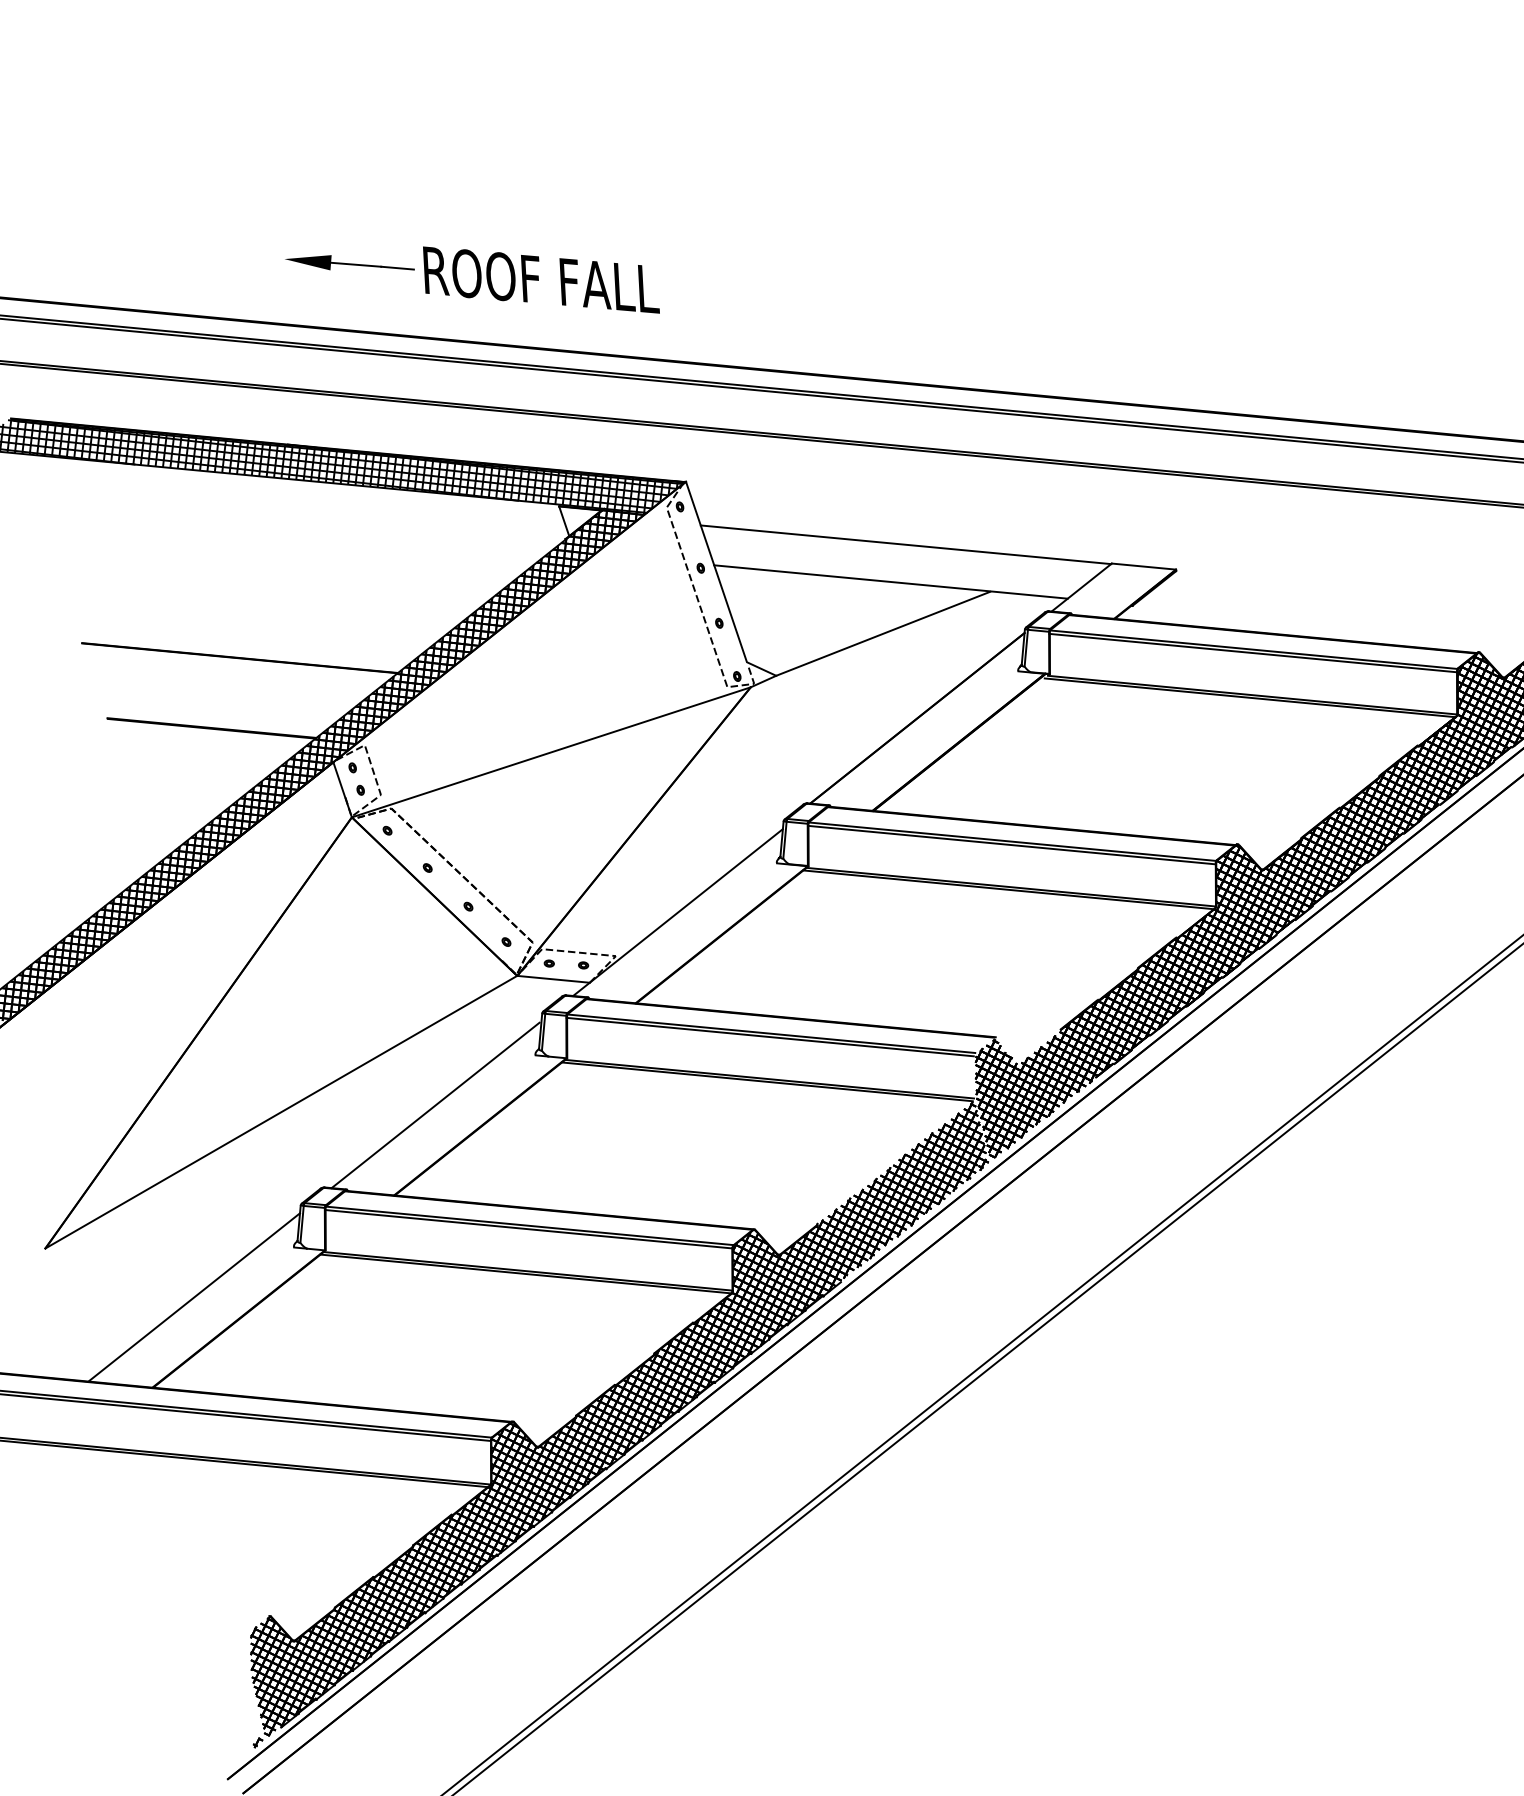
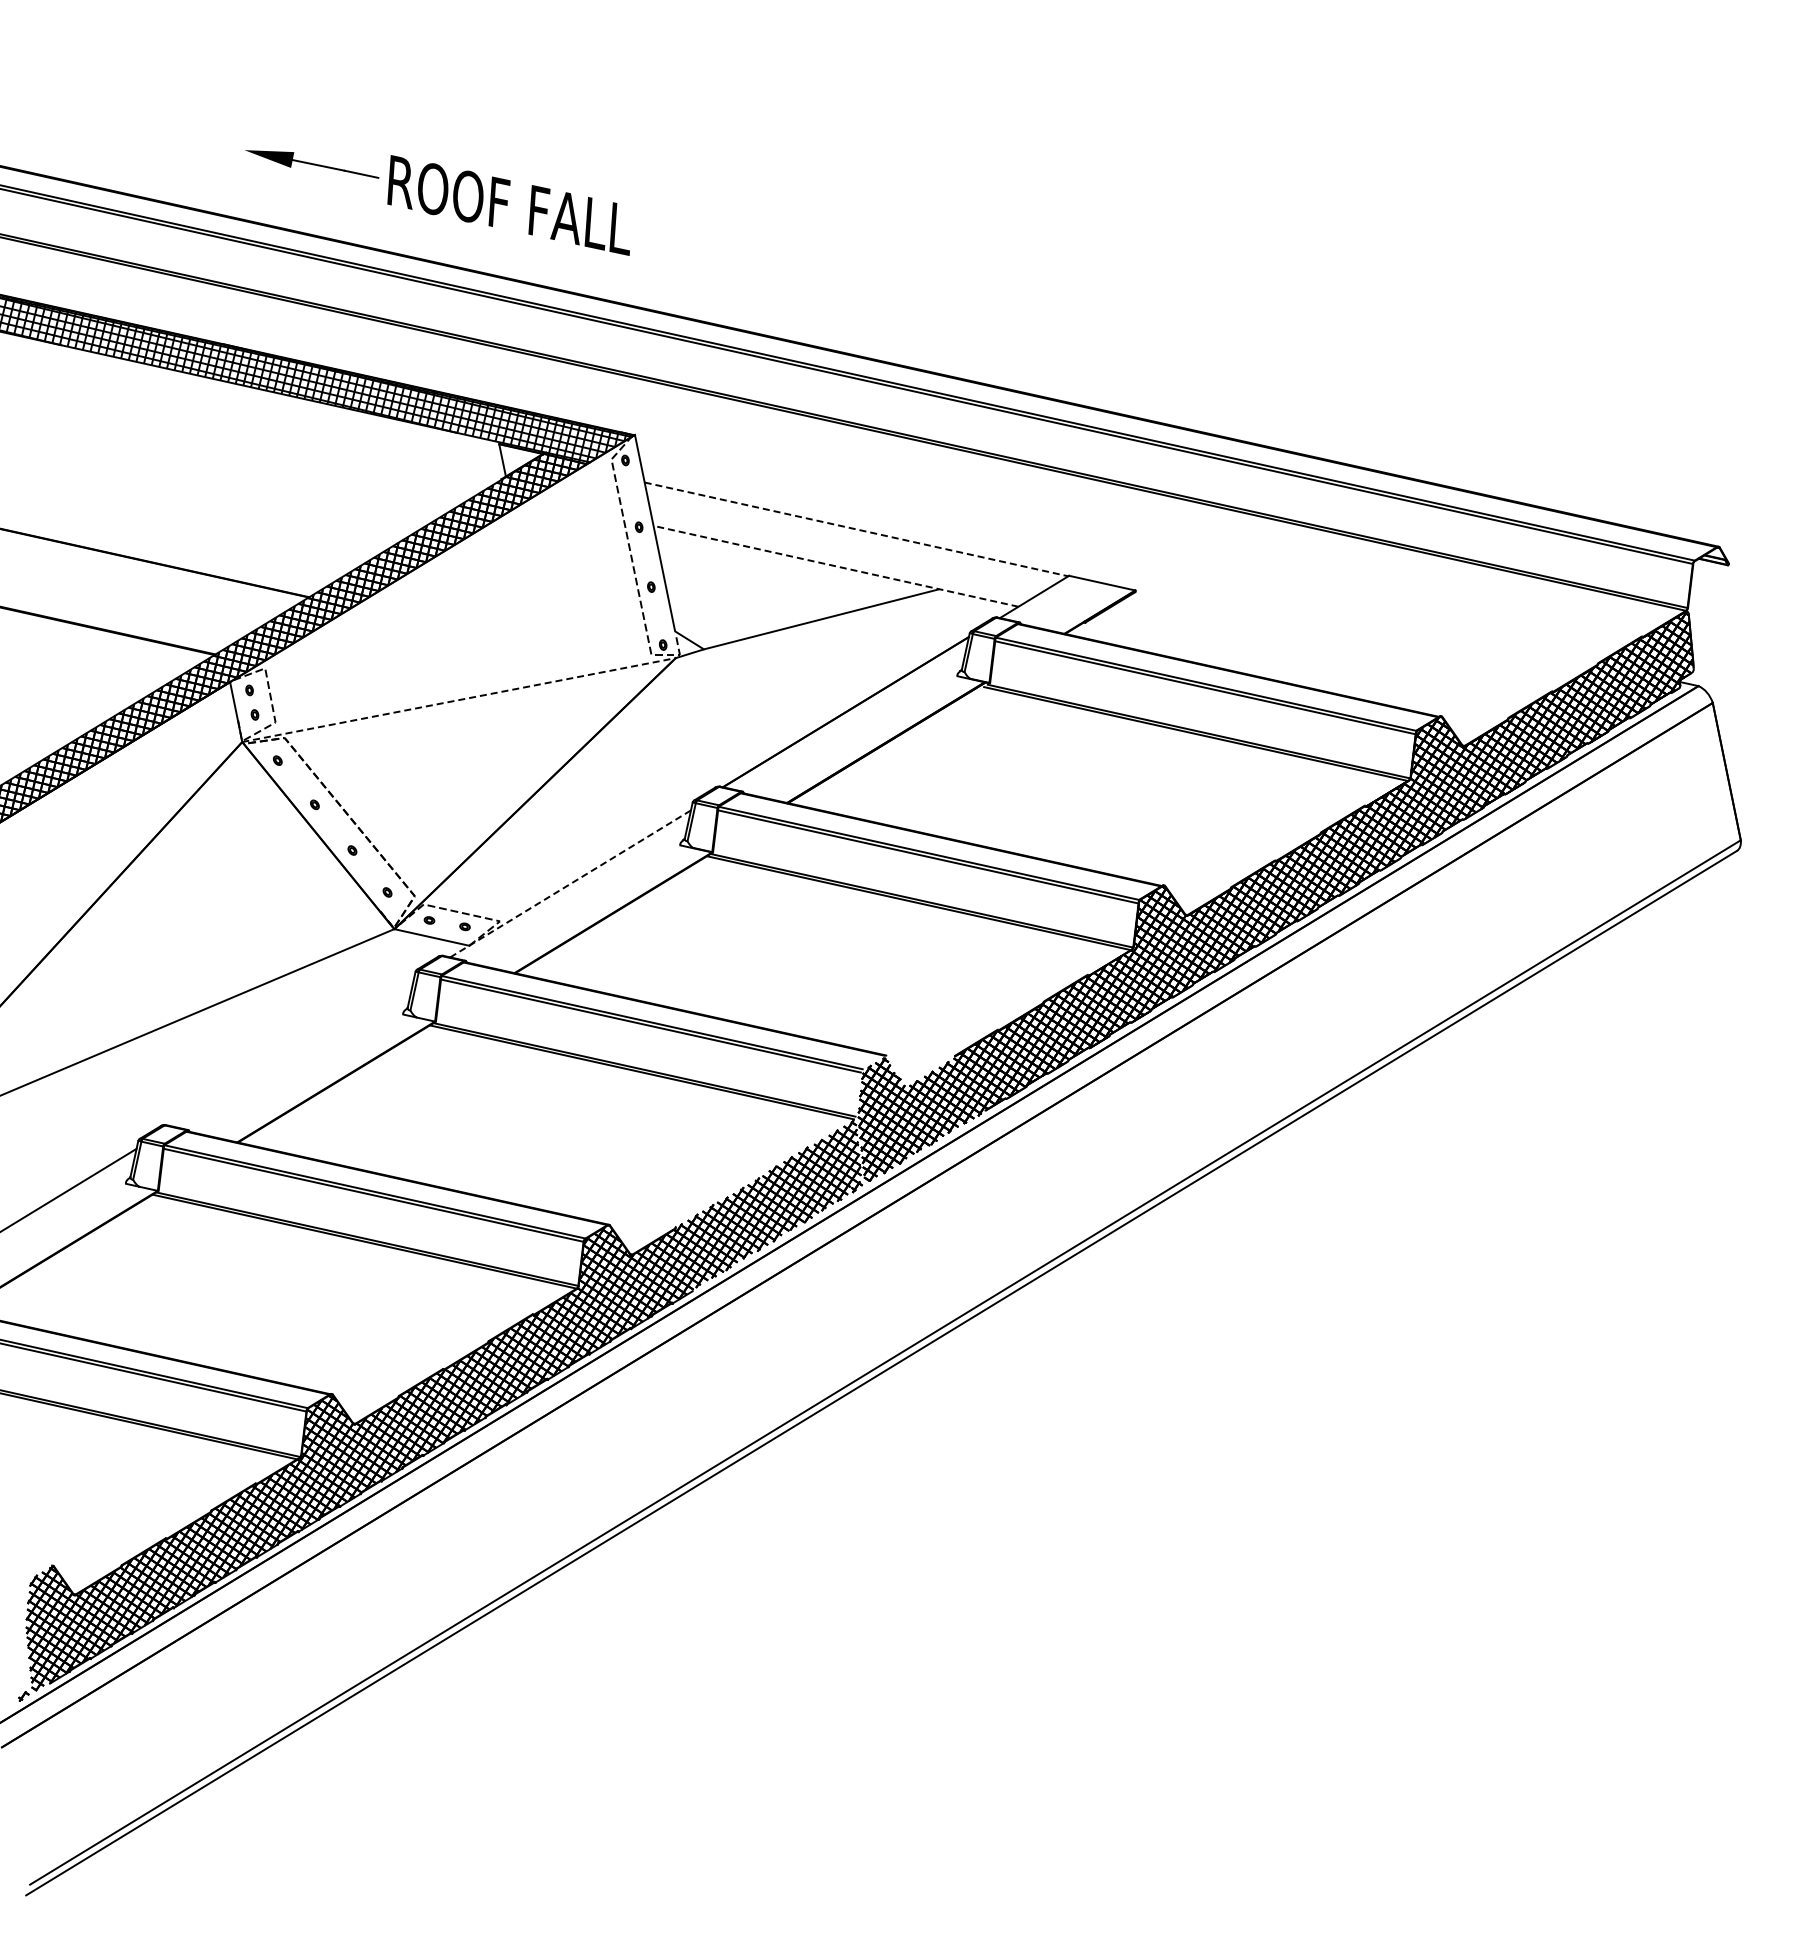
line: (905, 544) -> (856, 529), solid -> dashed
line: (891, 582) -> (836, 566), solid -> dashed
line: (551, 752) -> (459, 700), solid -> dashed
line: (678, 912) -> (571, 883), solid -> dashed
line: (434, 1105) -> (291, 1053), removed

